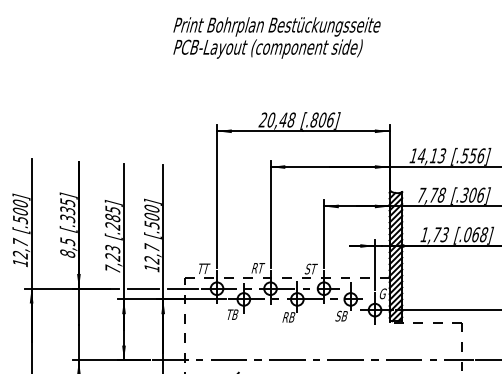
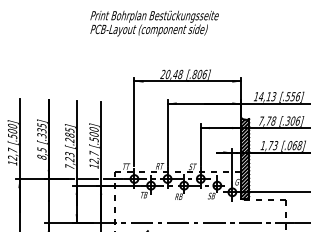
text: (276, 37) -> (154, 23), moved

